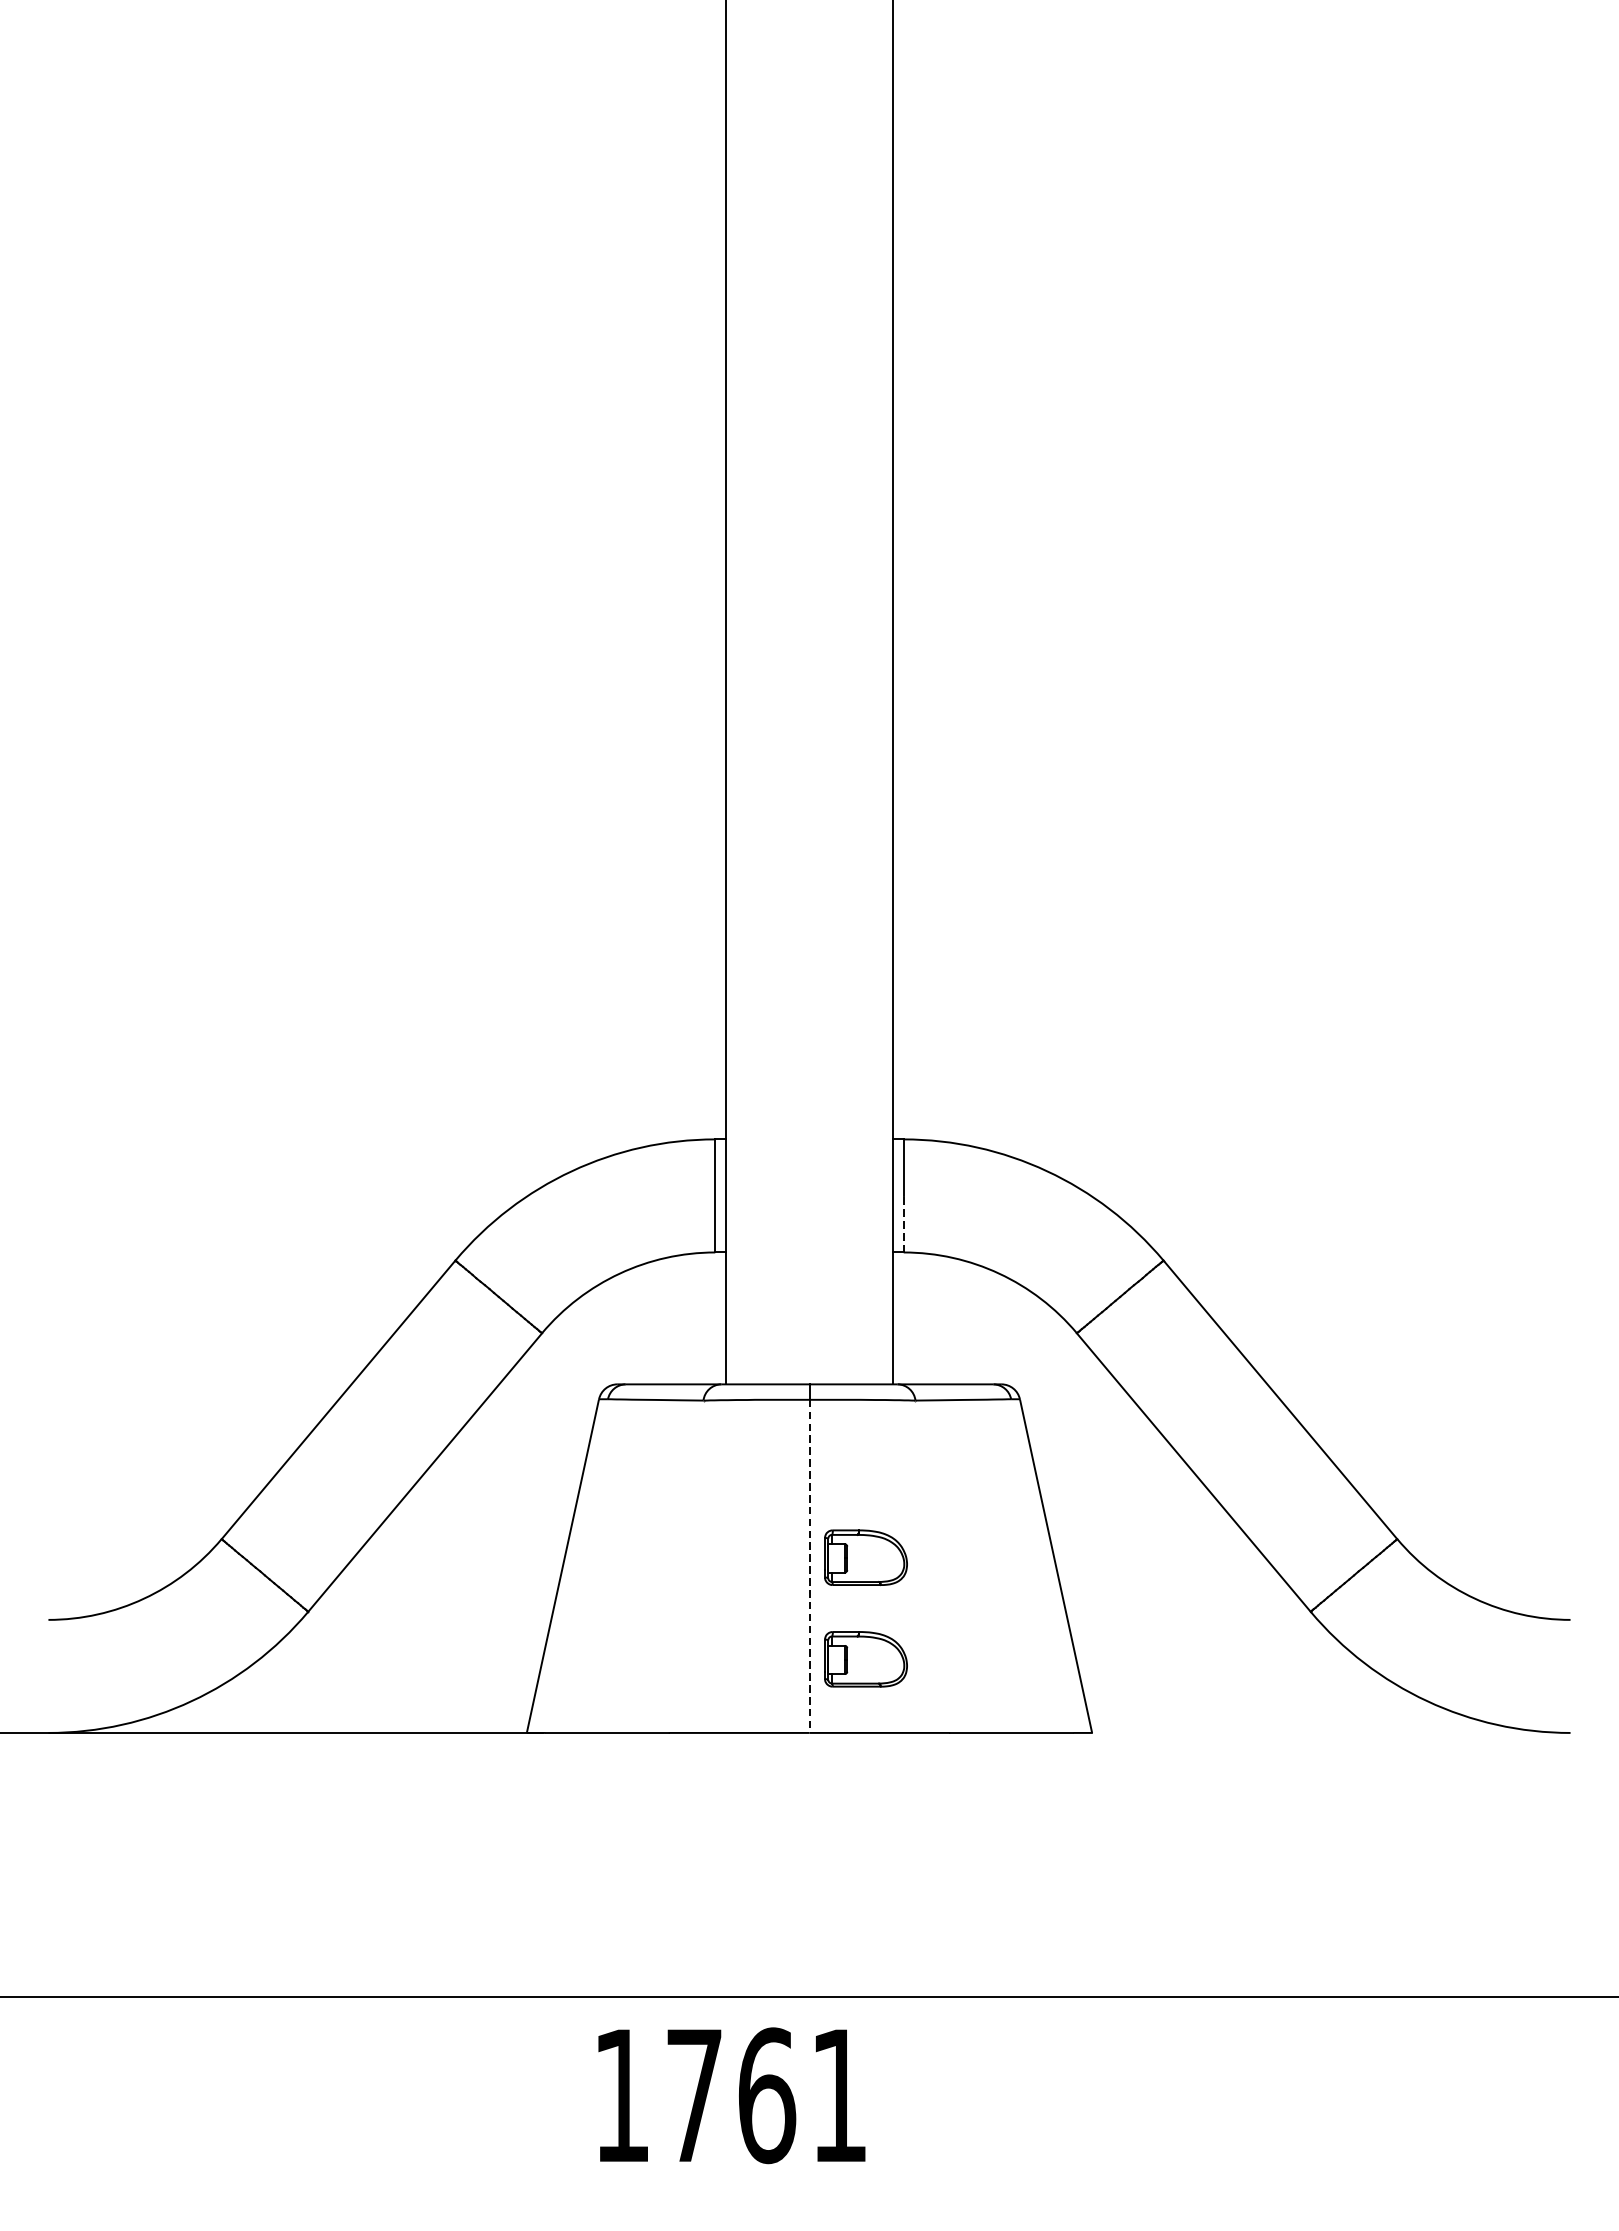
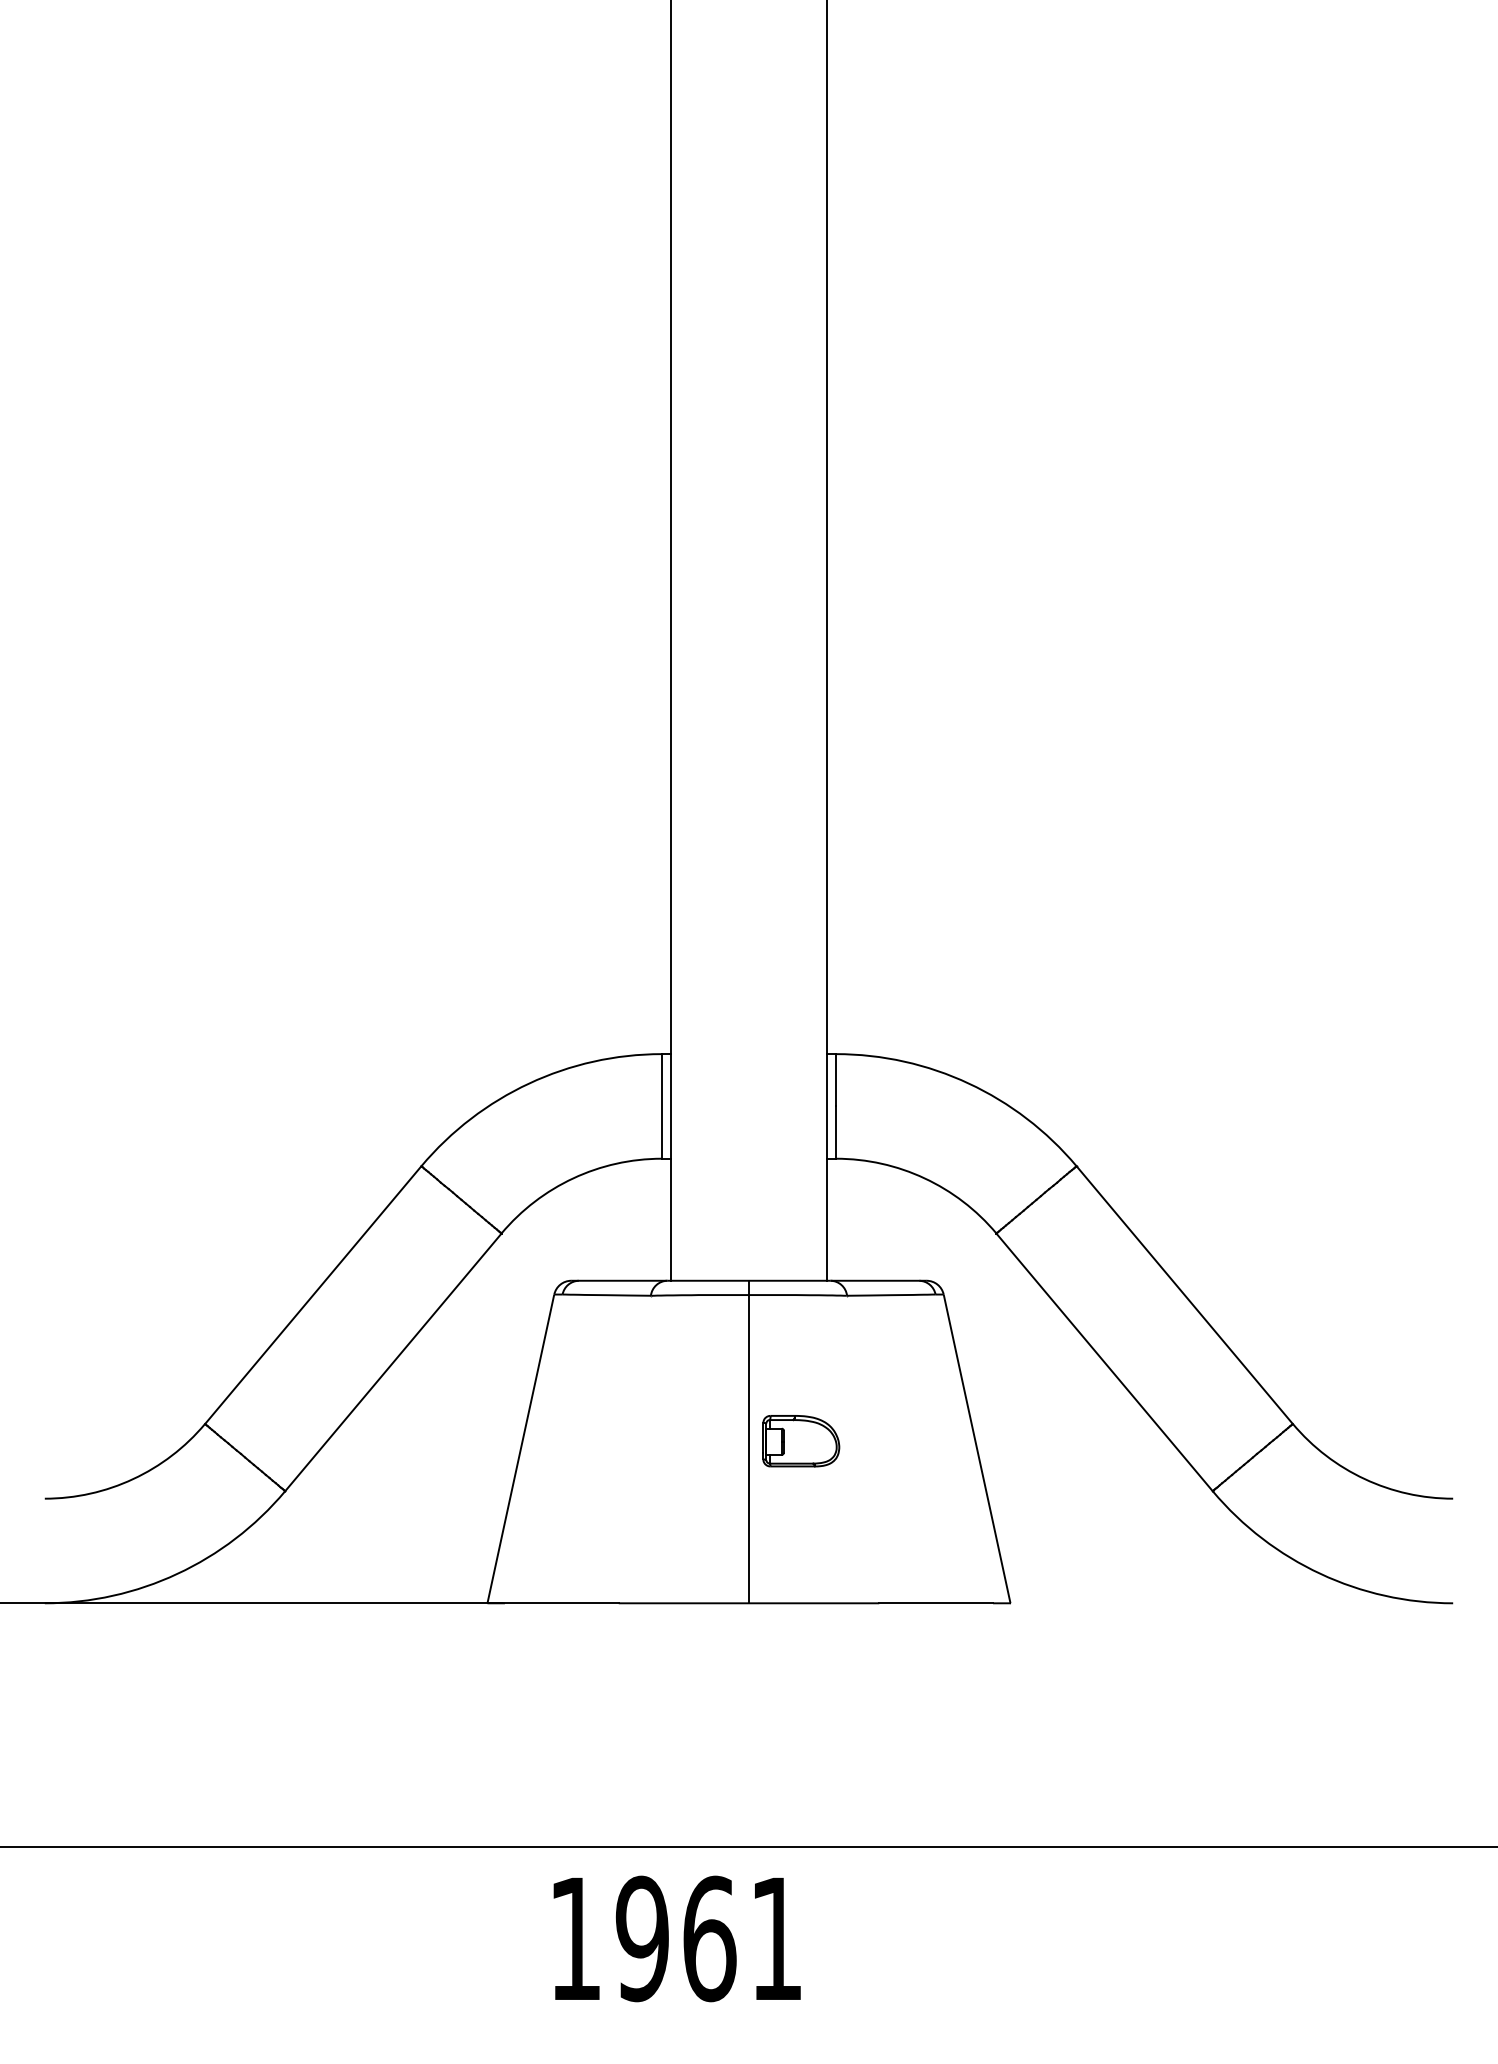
line: (904, 1224) -> (836, 1132), dashed -> solid
line: (808, 1566) -> (748, 1449), dashed -> solid
part: (866, 1659) -> (801, 1535), removed
text: (693, 2095) -> (641, 1938), 1761 -> 1961

